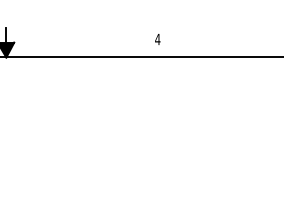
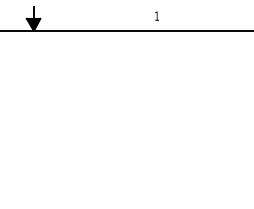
text: (157, 38) -> (156, 15), 4 -> 1

